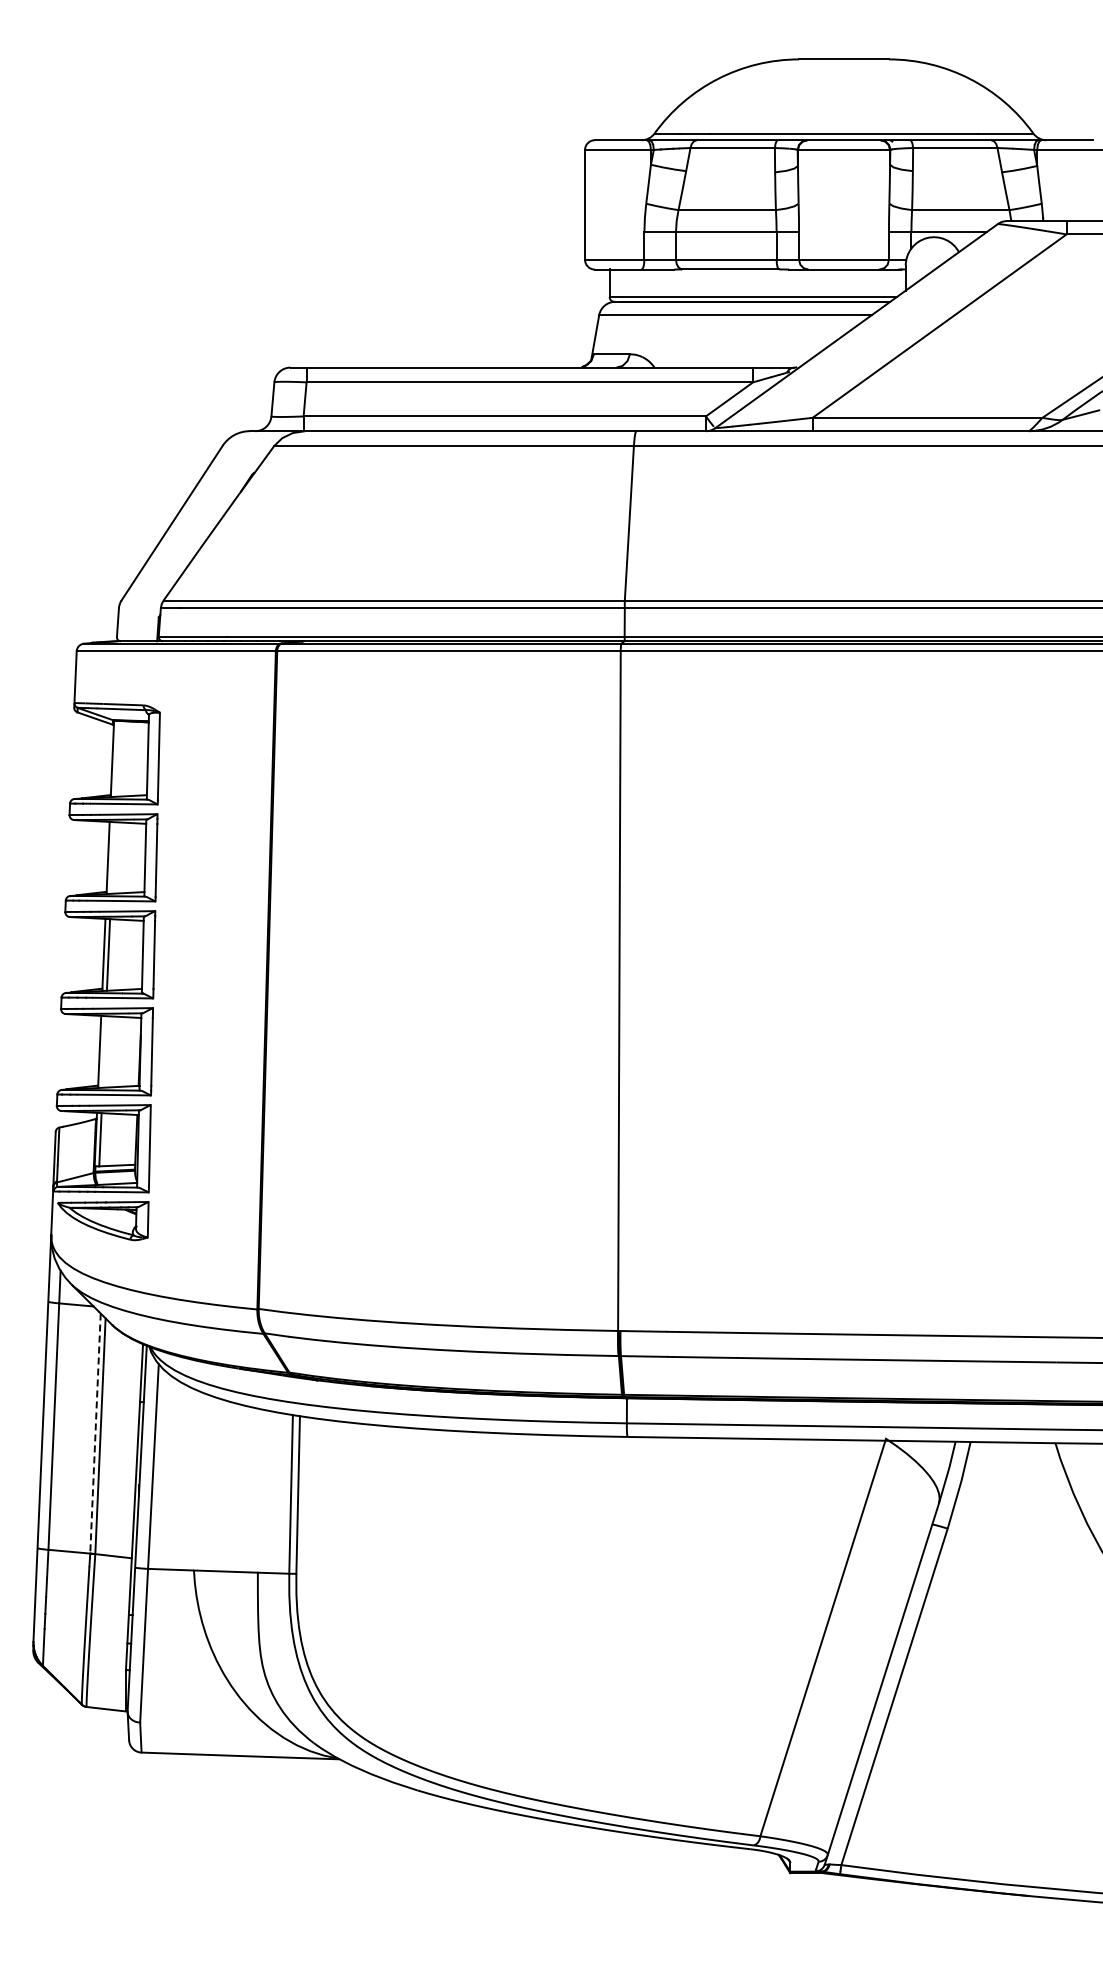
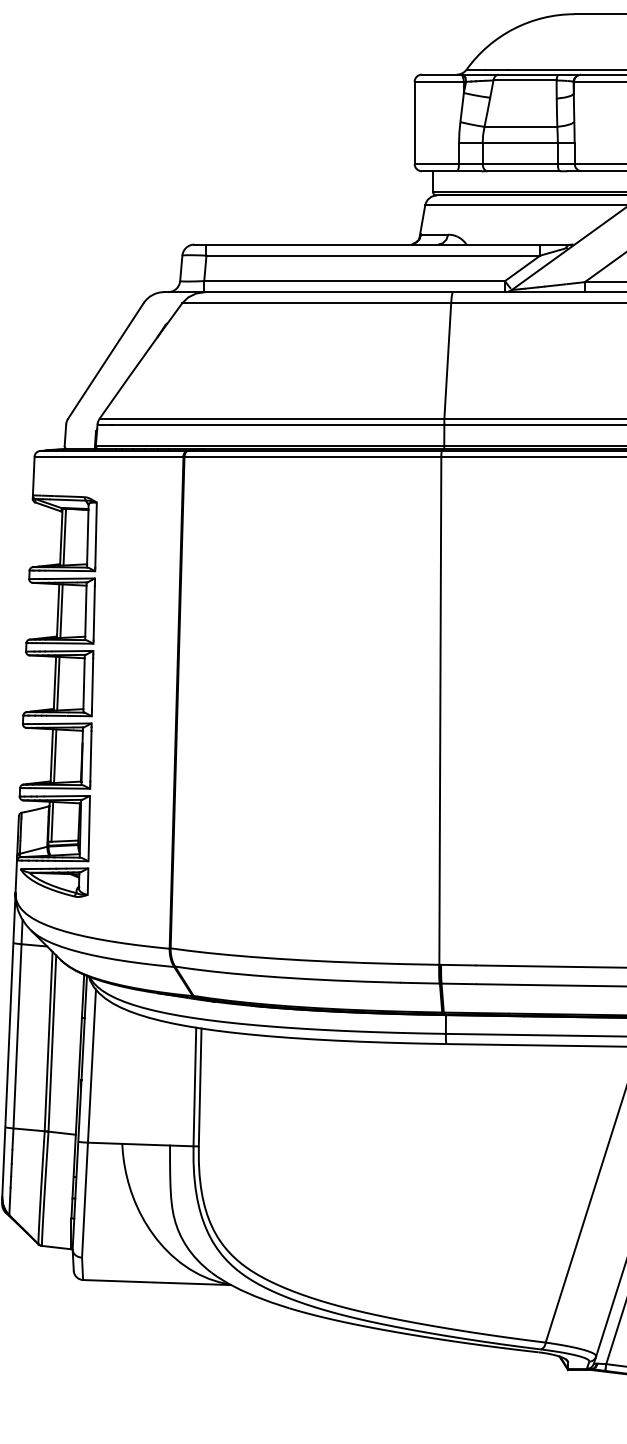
line: (116, 758) -> (64, 536), added
line: (112, 857) -> (61, 610), added
line: (103, 1051) -> (54, 755), added
line: (95, 1434) -> (48, 1042), dashed -> solid

